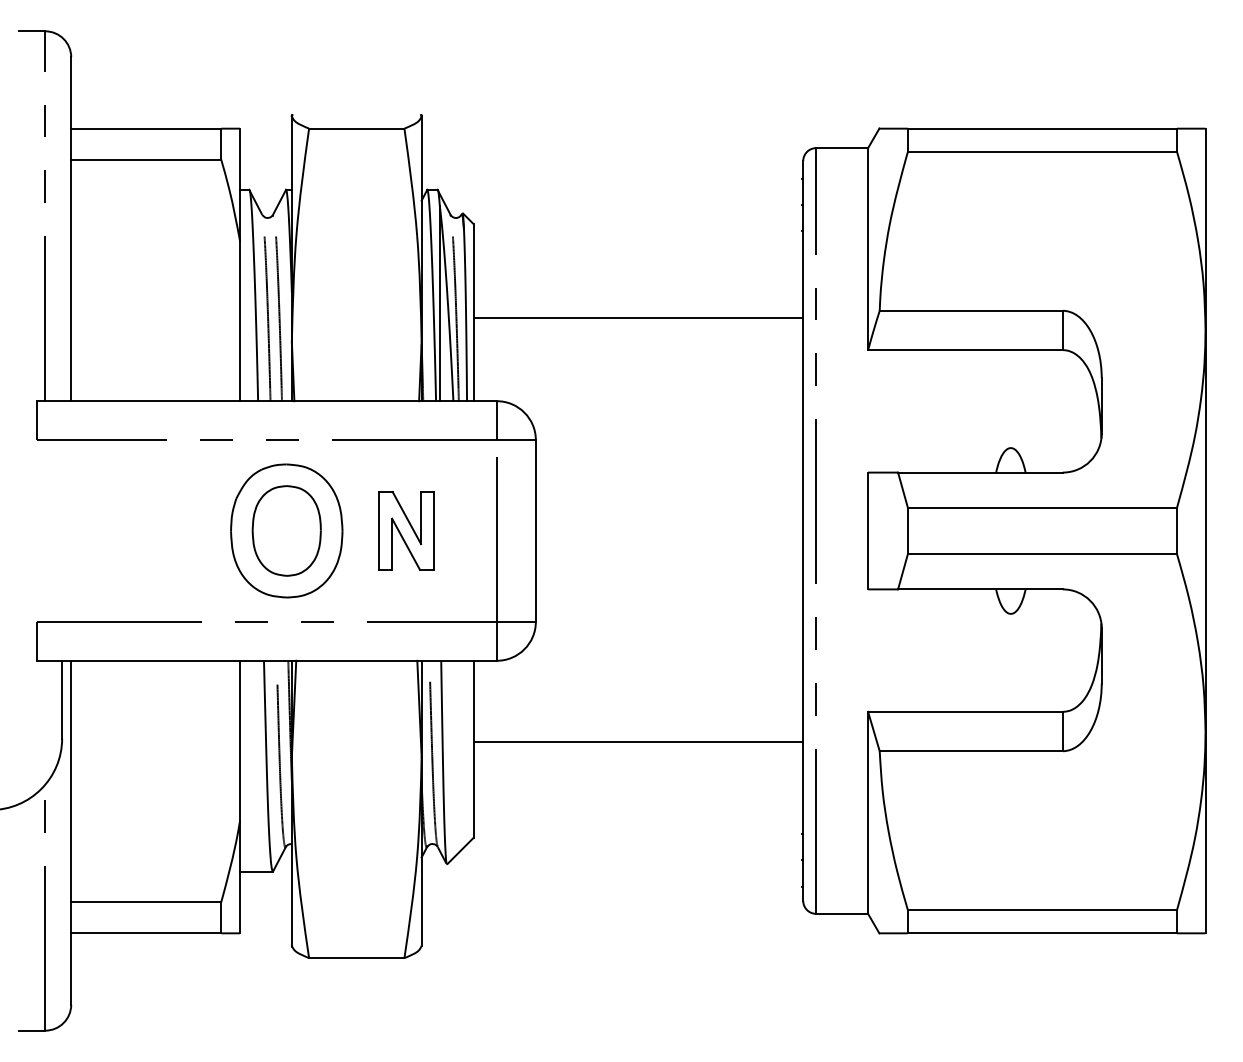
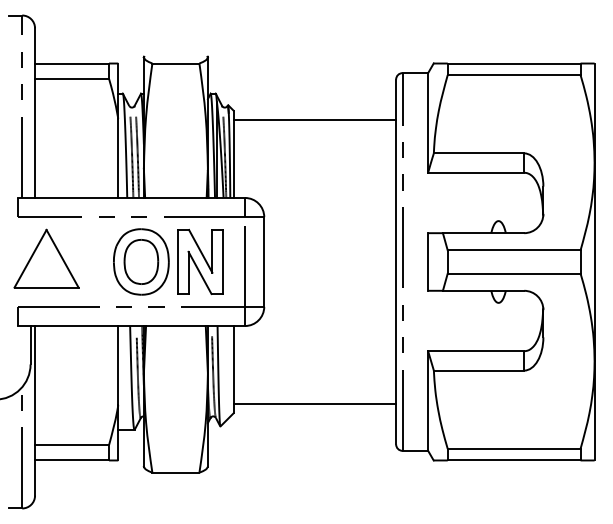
line: (637, 317) -> (314, 119), moved
part: (94, 523) -> (46, 258), added
part: (406, 529) -> (200, 261), size x1.67
line: (637, 742) -> (314, 404), moved

